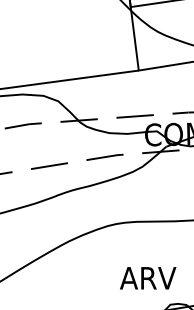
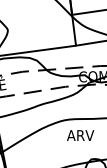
text: (147, 278) -> (80, 135), moved

